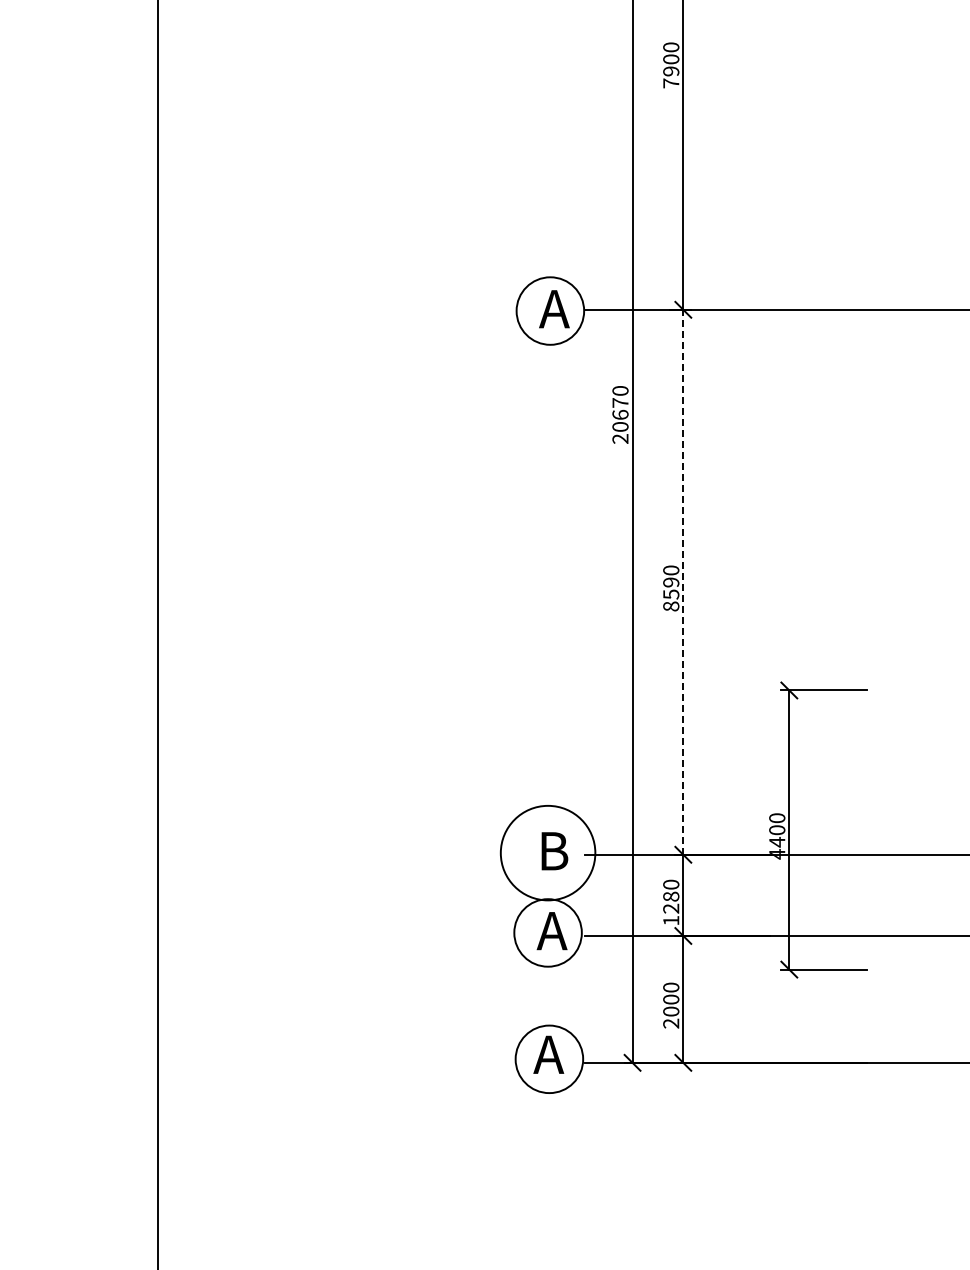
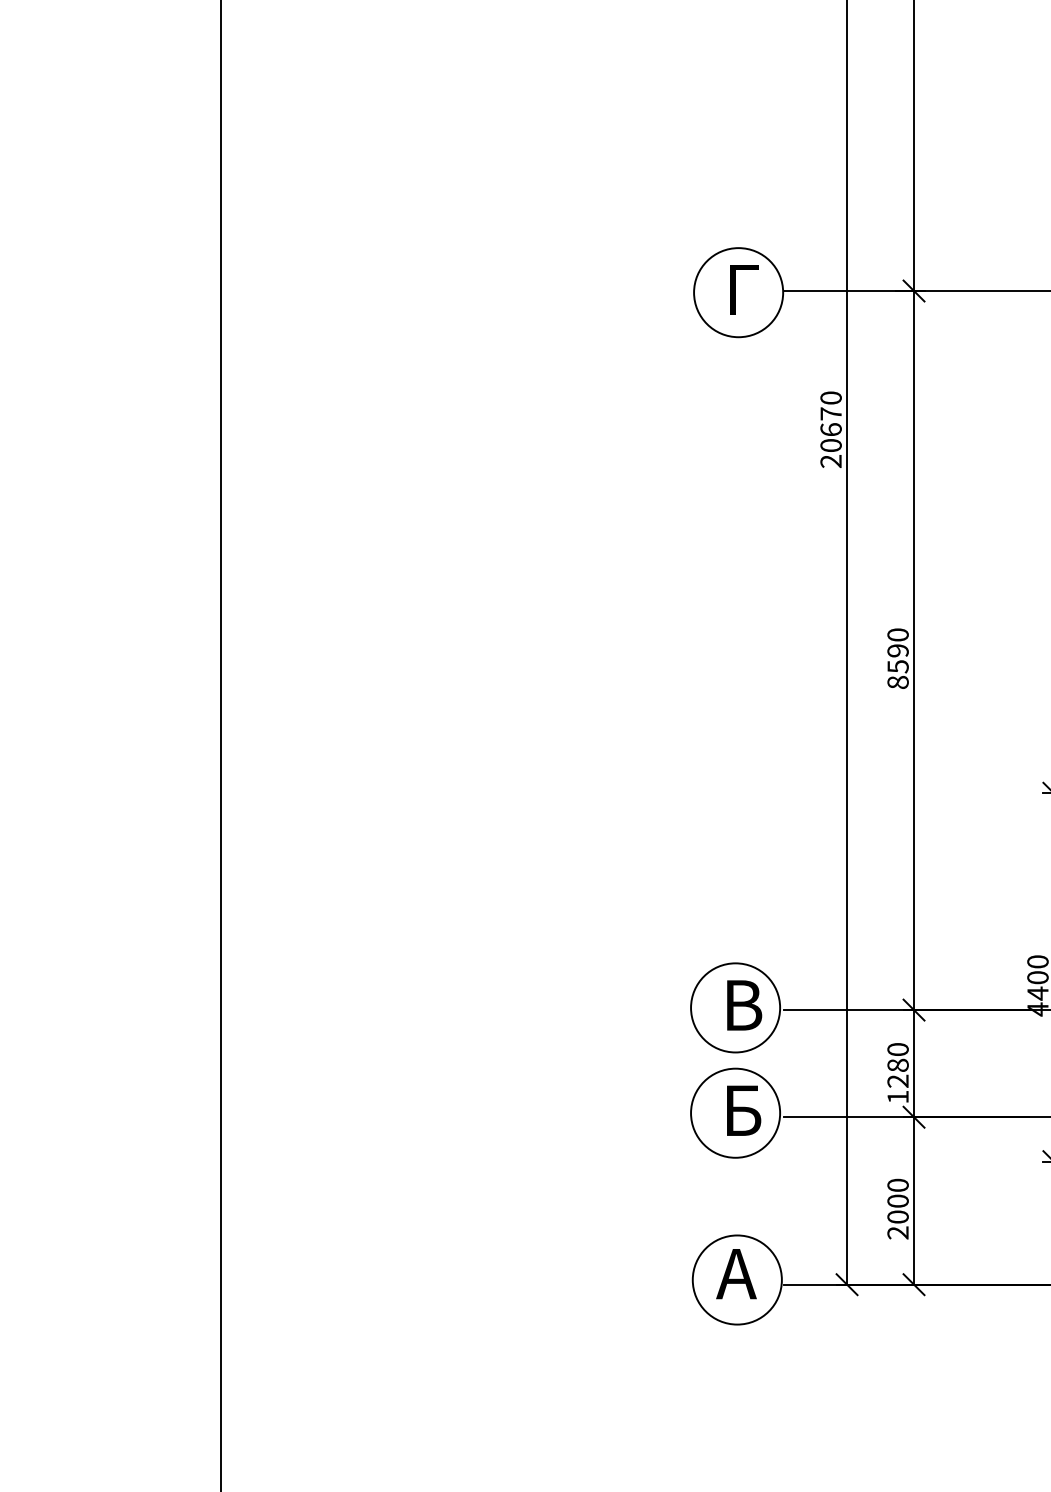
text: (554, 309) -> (744, 290), А -> Г
line: (683, 581) -> (914, 649), dashed -> solid
circle: (547, 852) -> (734, 1007), size x0.71
text: (551, 931) -> (740, 1111), А -> Б

